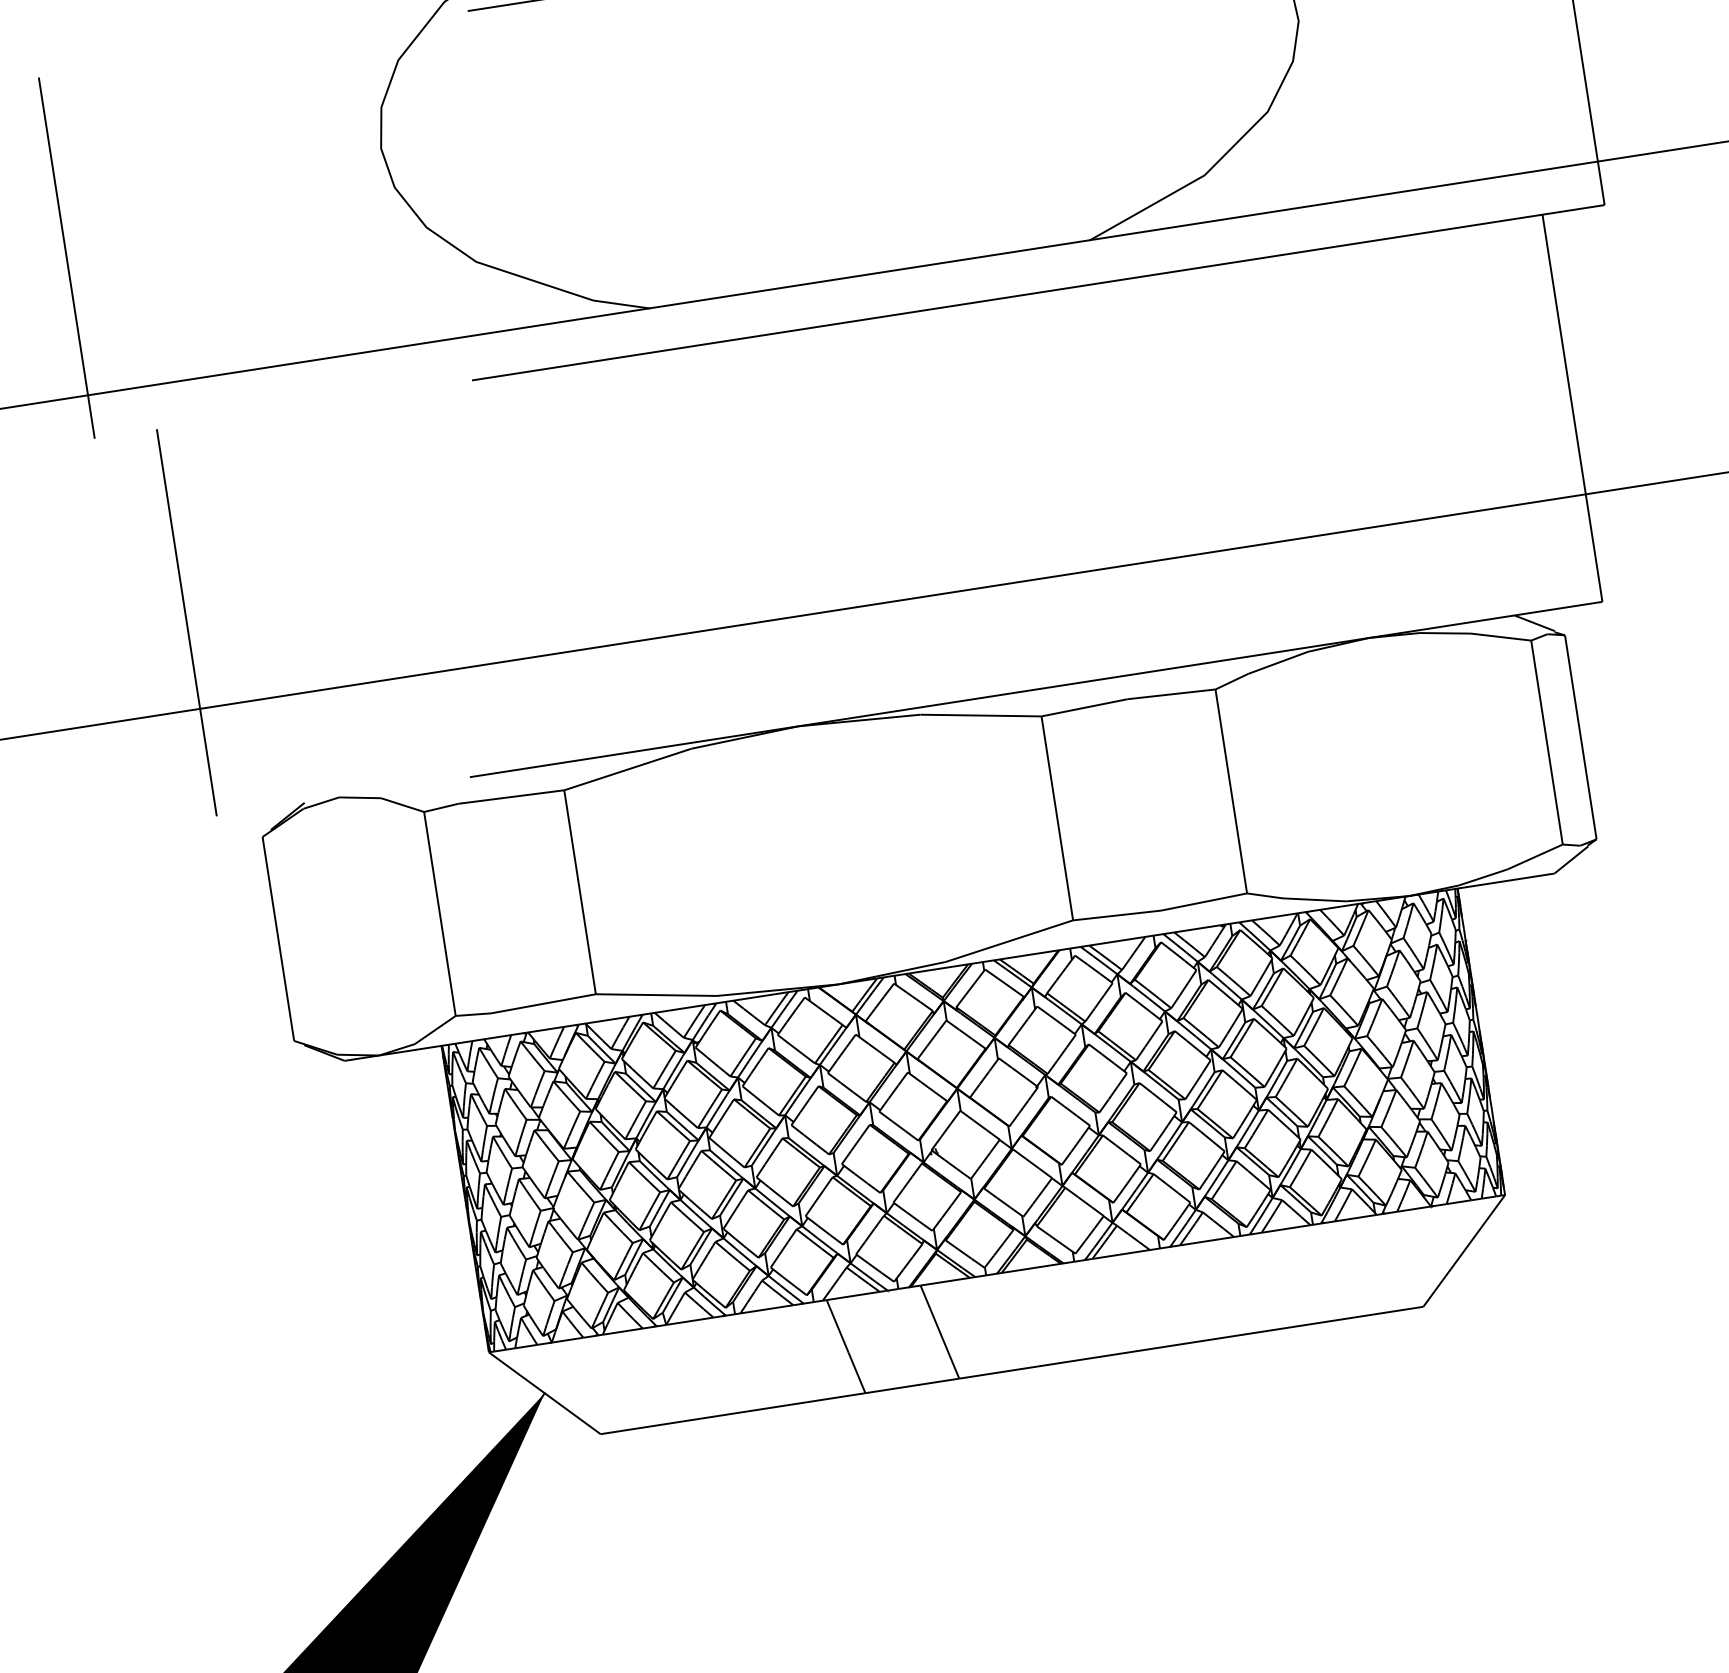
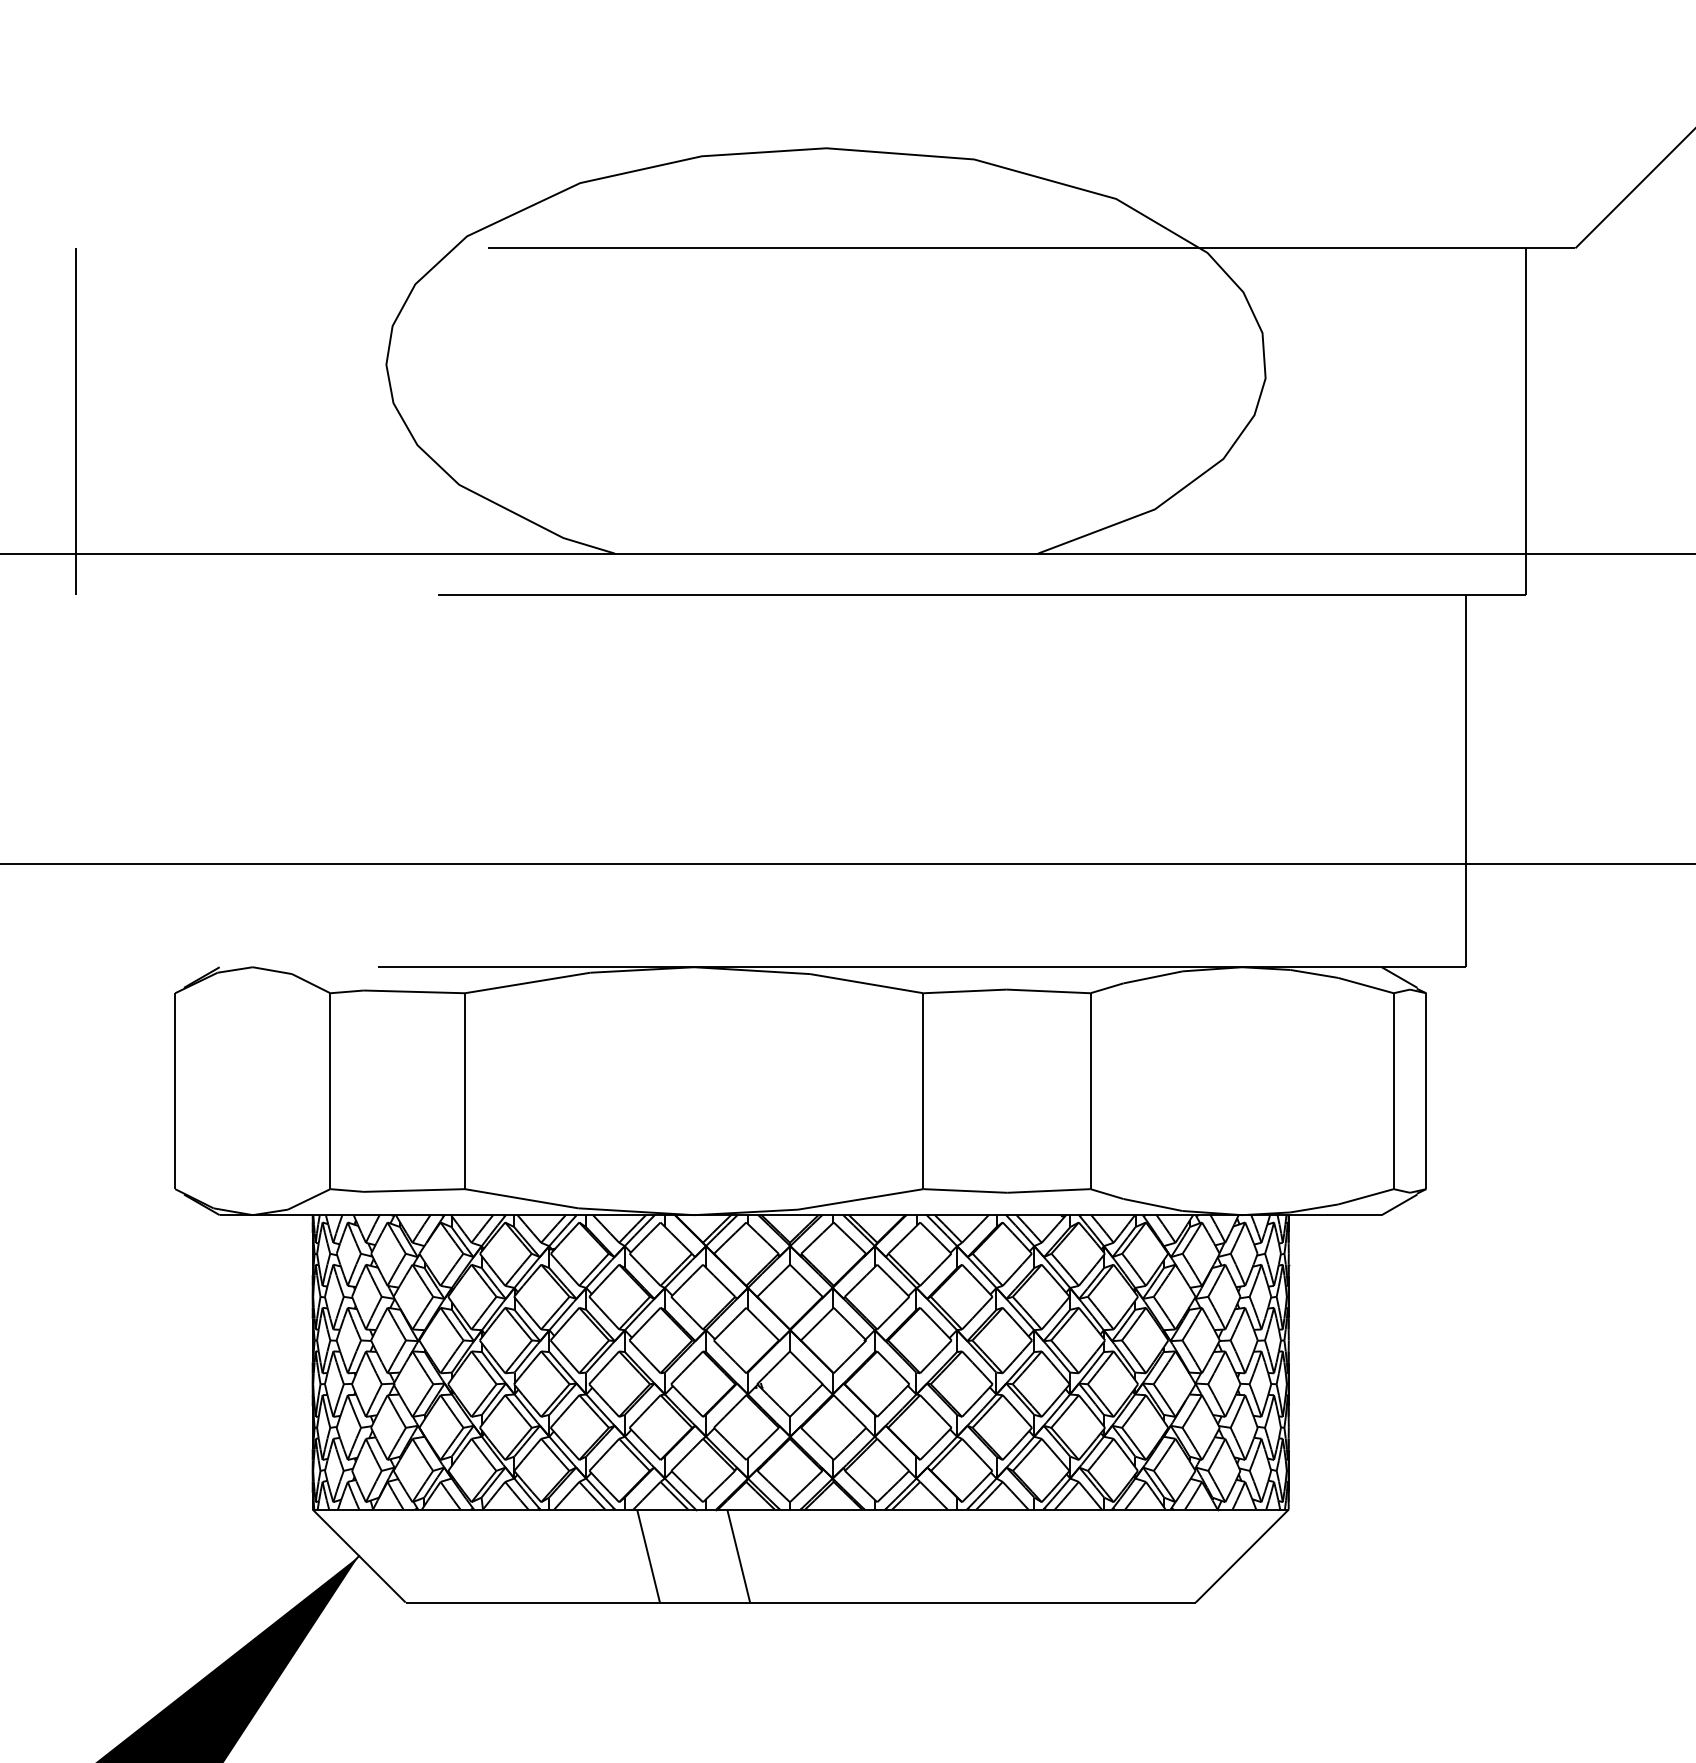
line: (187, 622) -> (135, 781), removed

